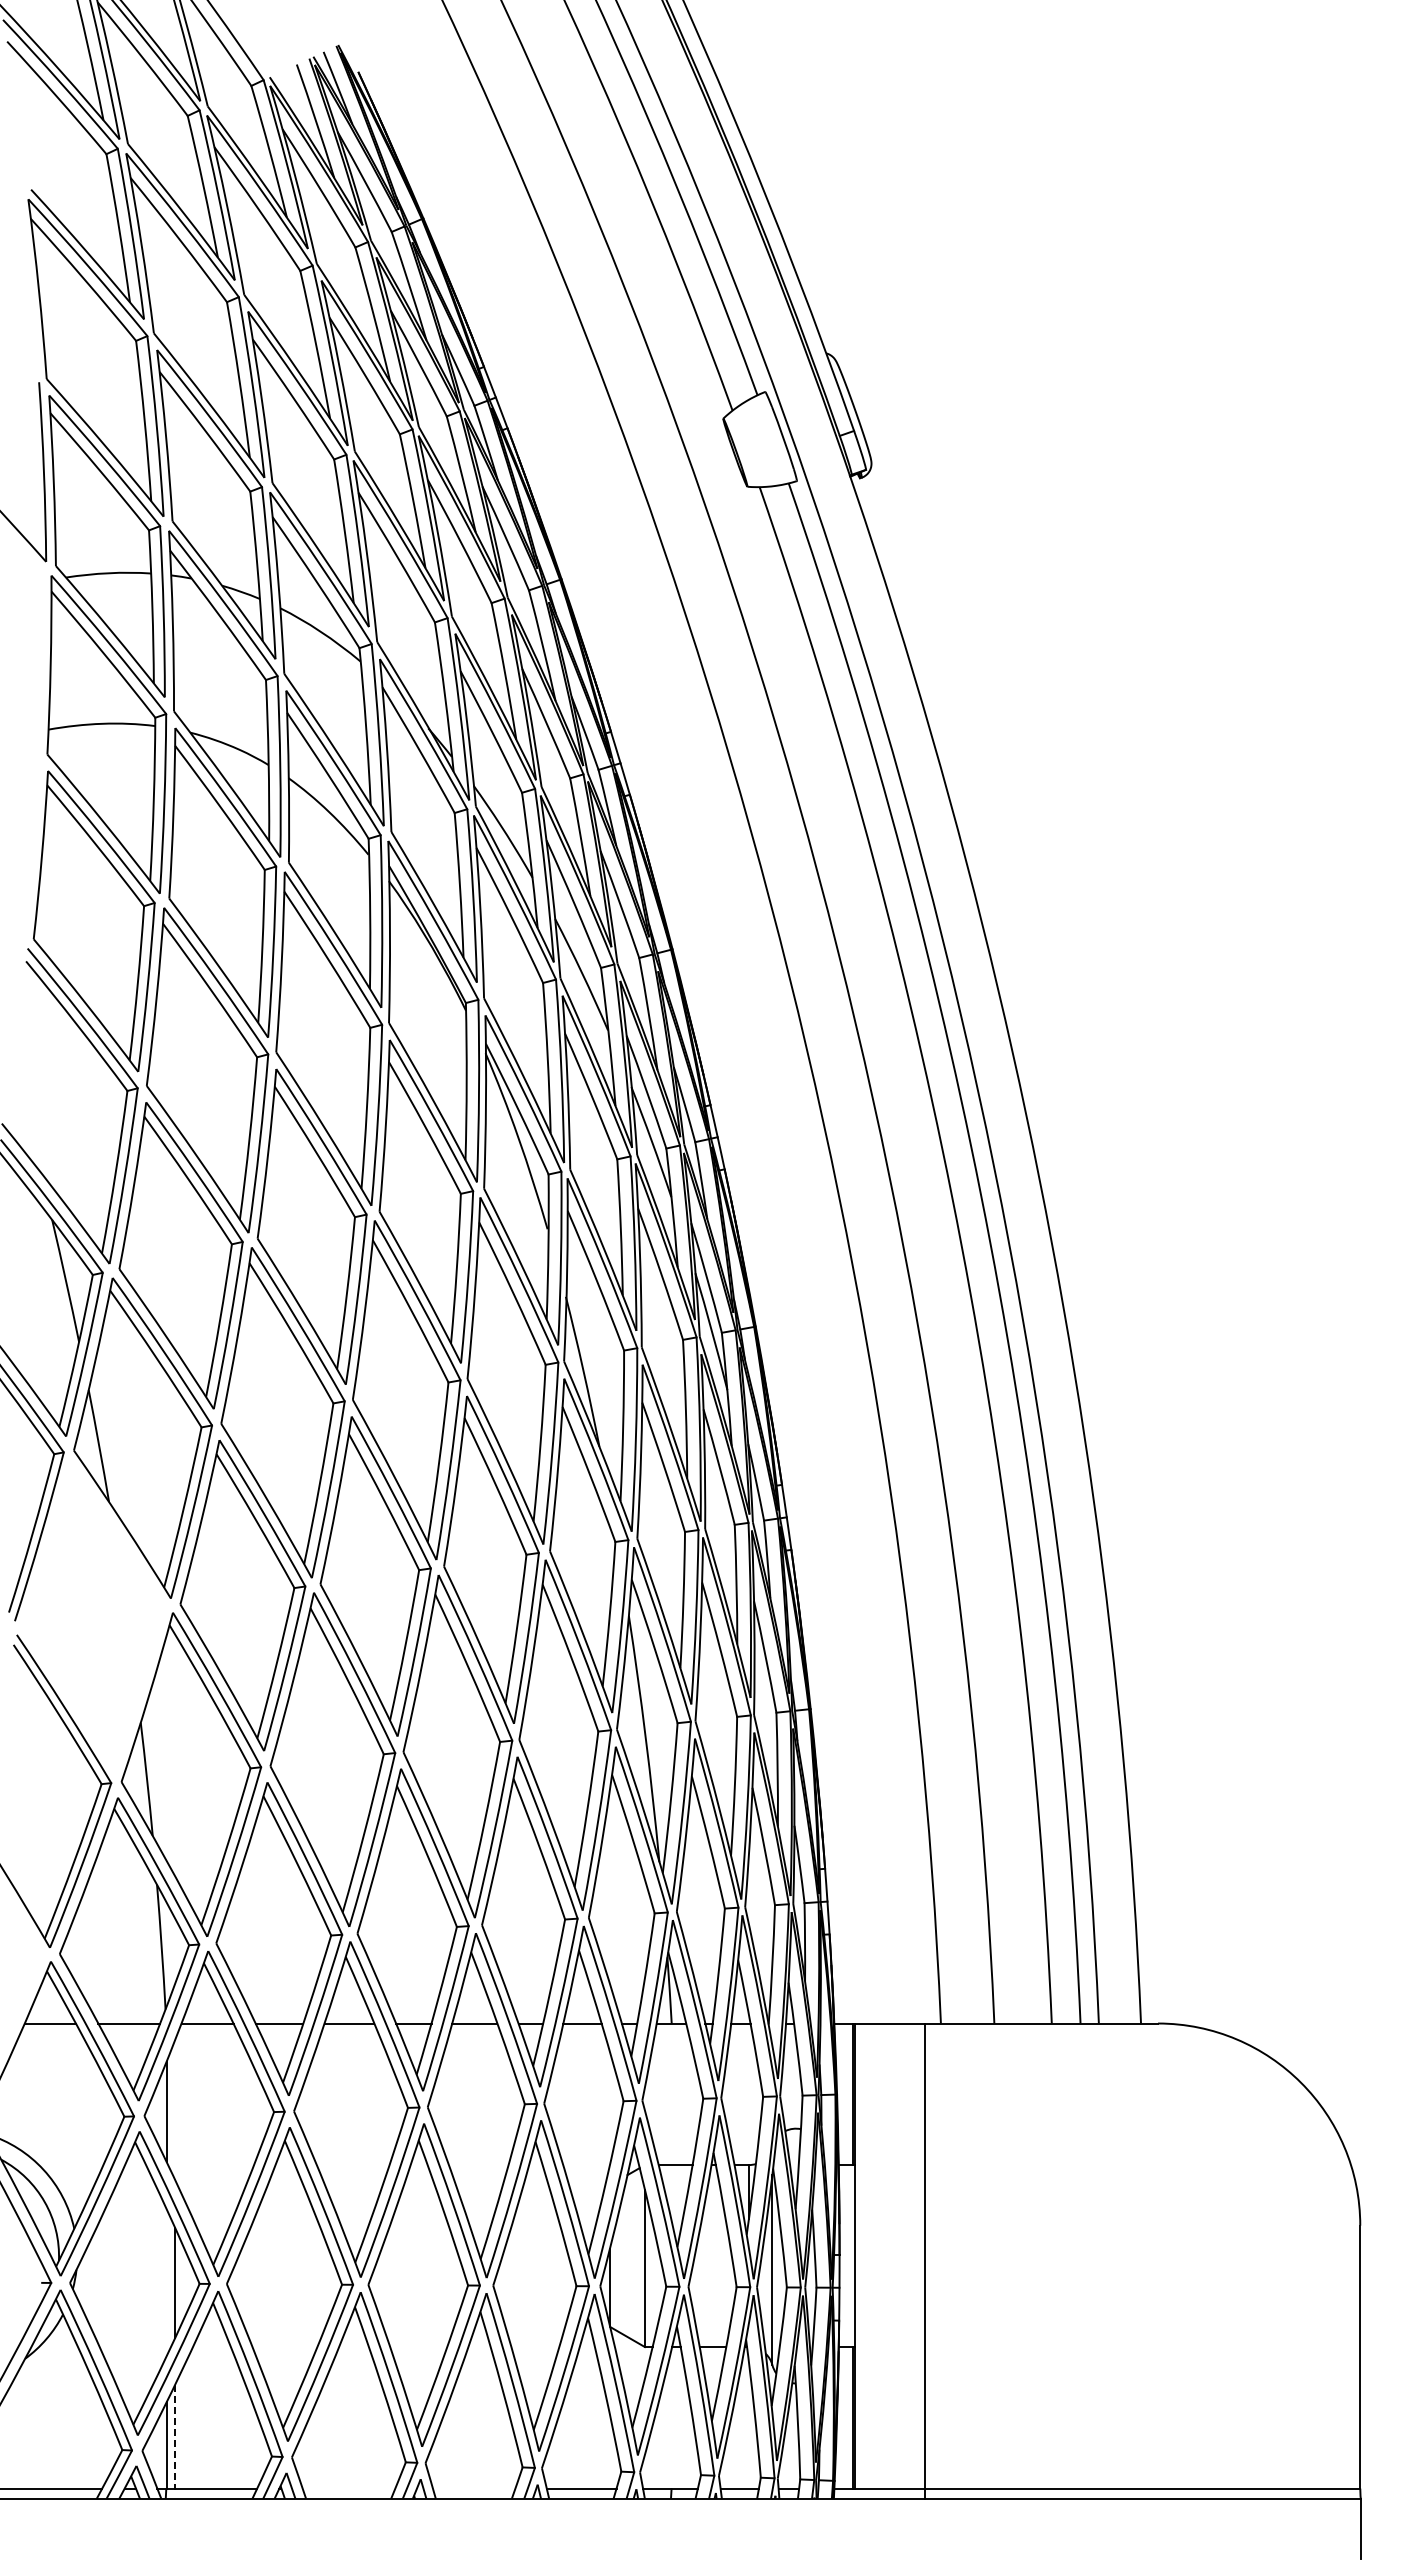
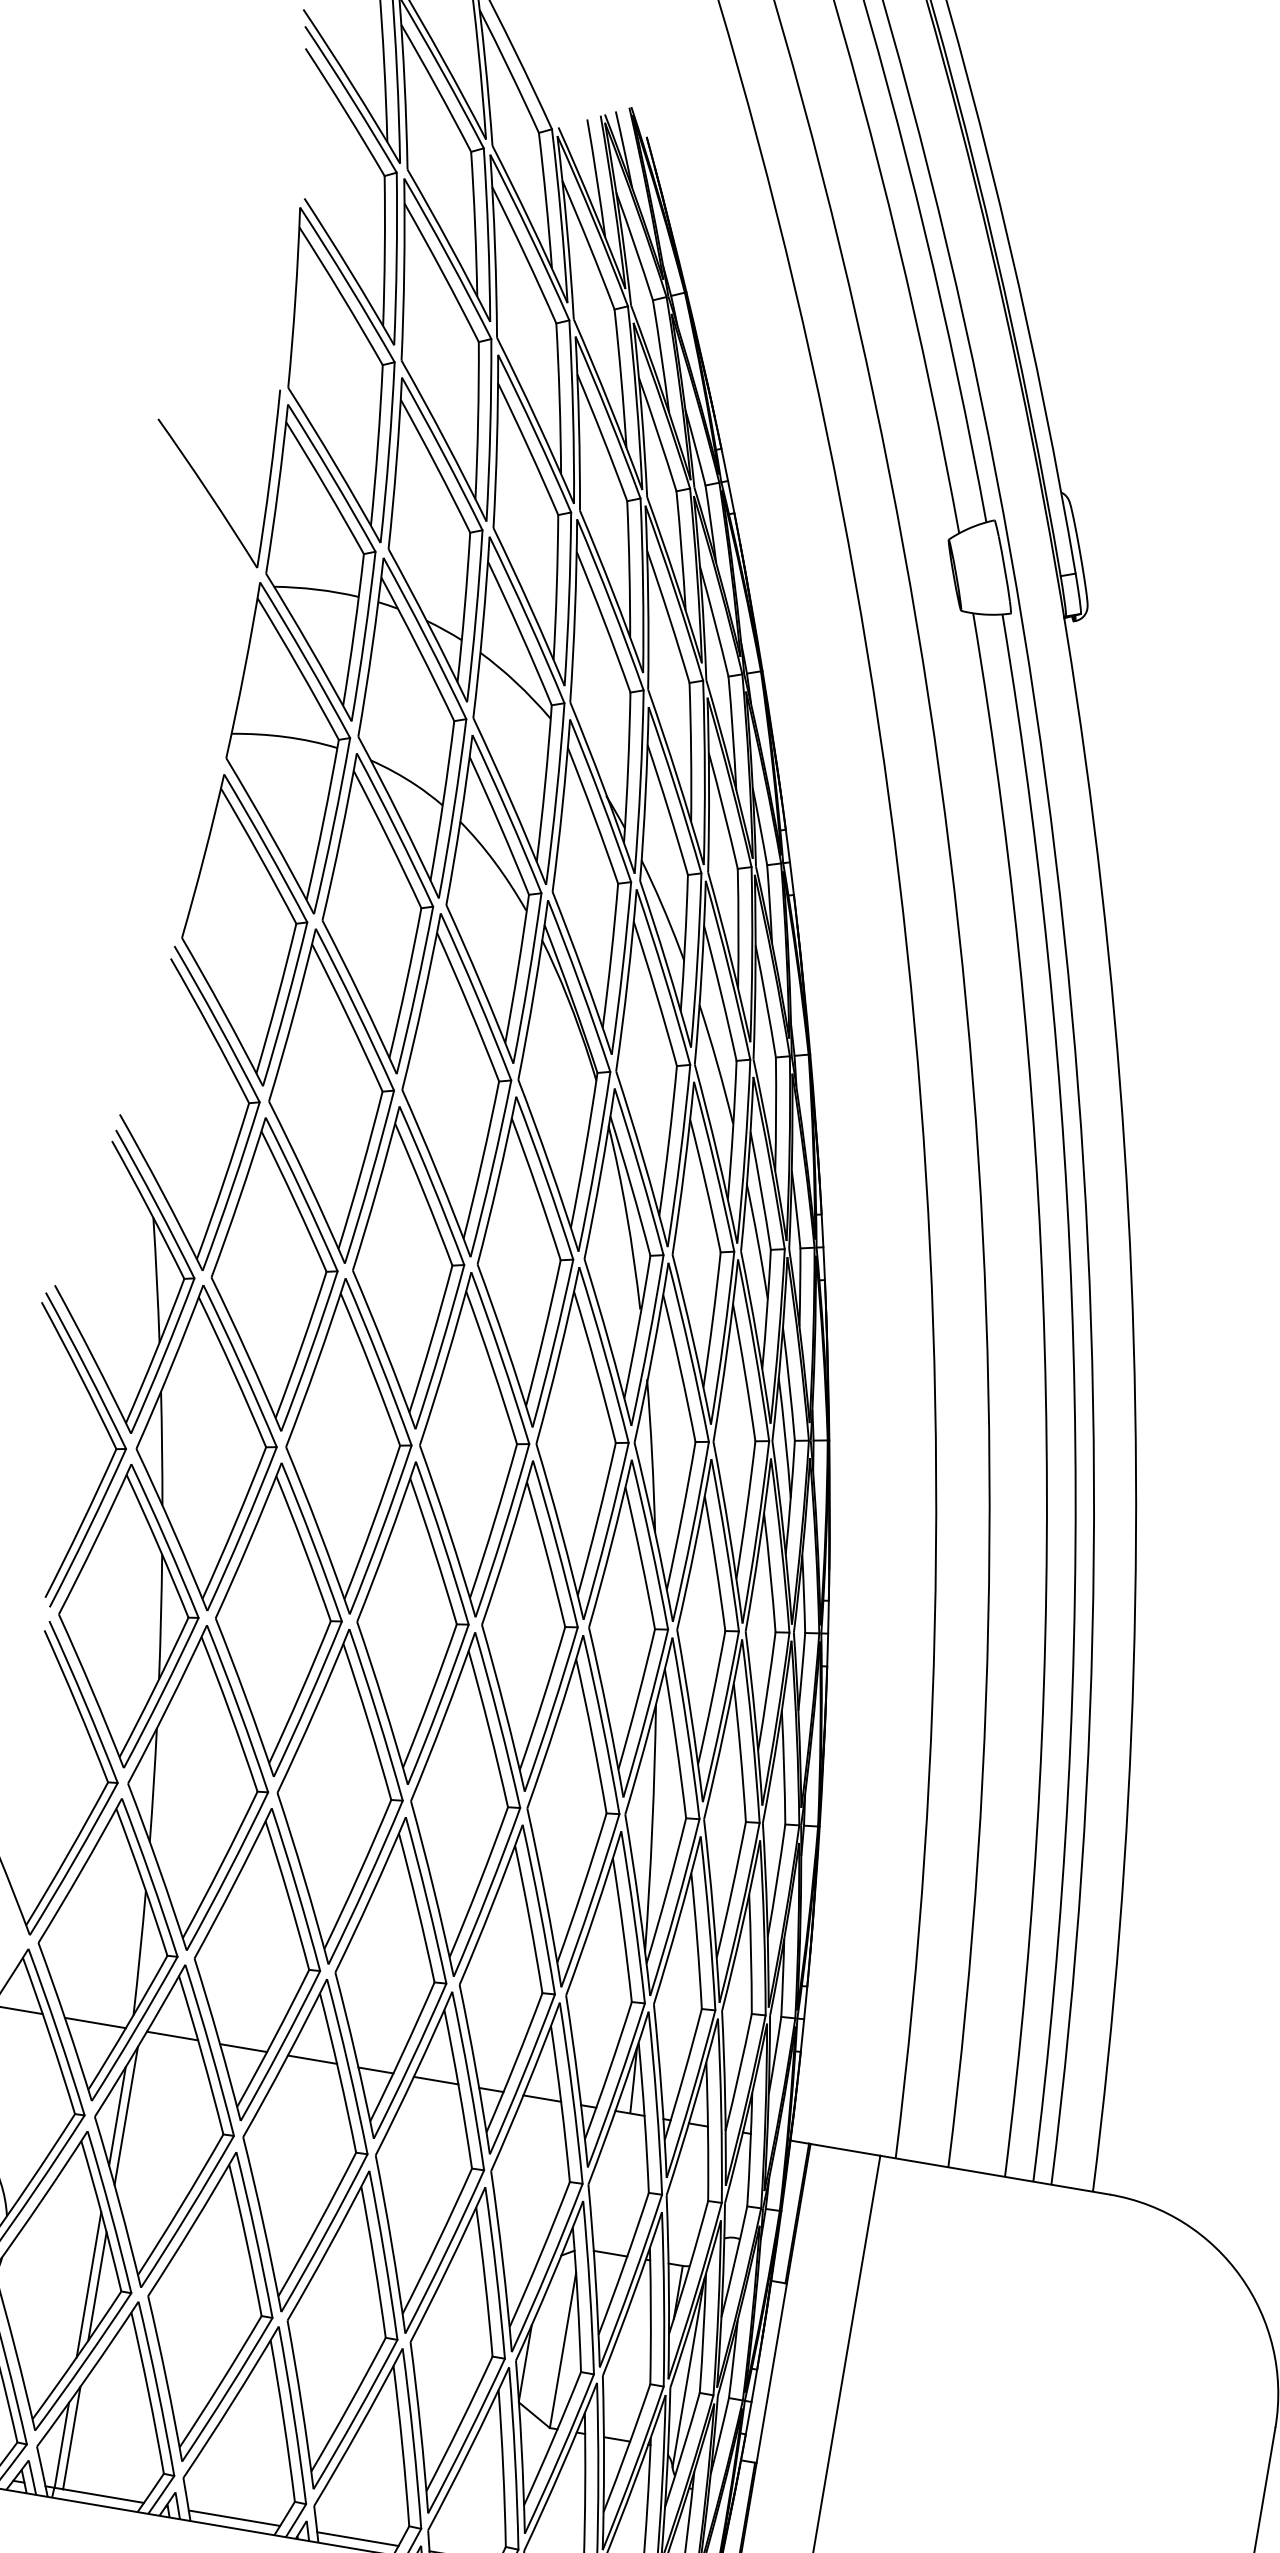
part: (94, 1616) -> (128, 1615), added
line: (175, 2109) -> (126, 2115), added
line: (166, 2282) -> (88, 2284), added
line: (175, 2436) -> (72, 2437), dashed -> solid
line: (348, 2488) -> (234, 2518), added
line: (473, 2488) -> (357, 2538), added

